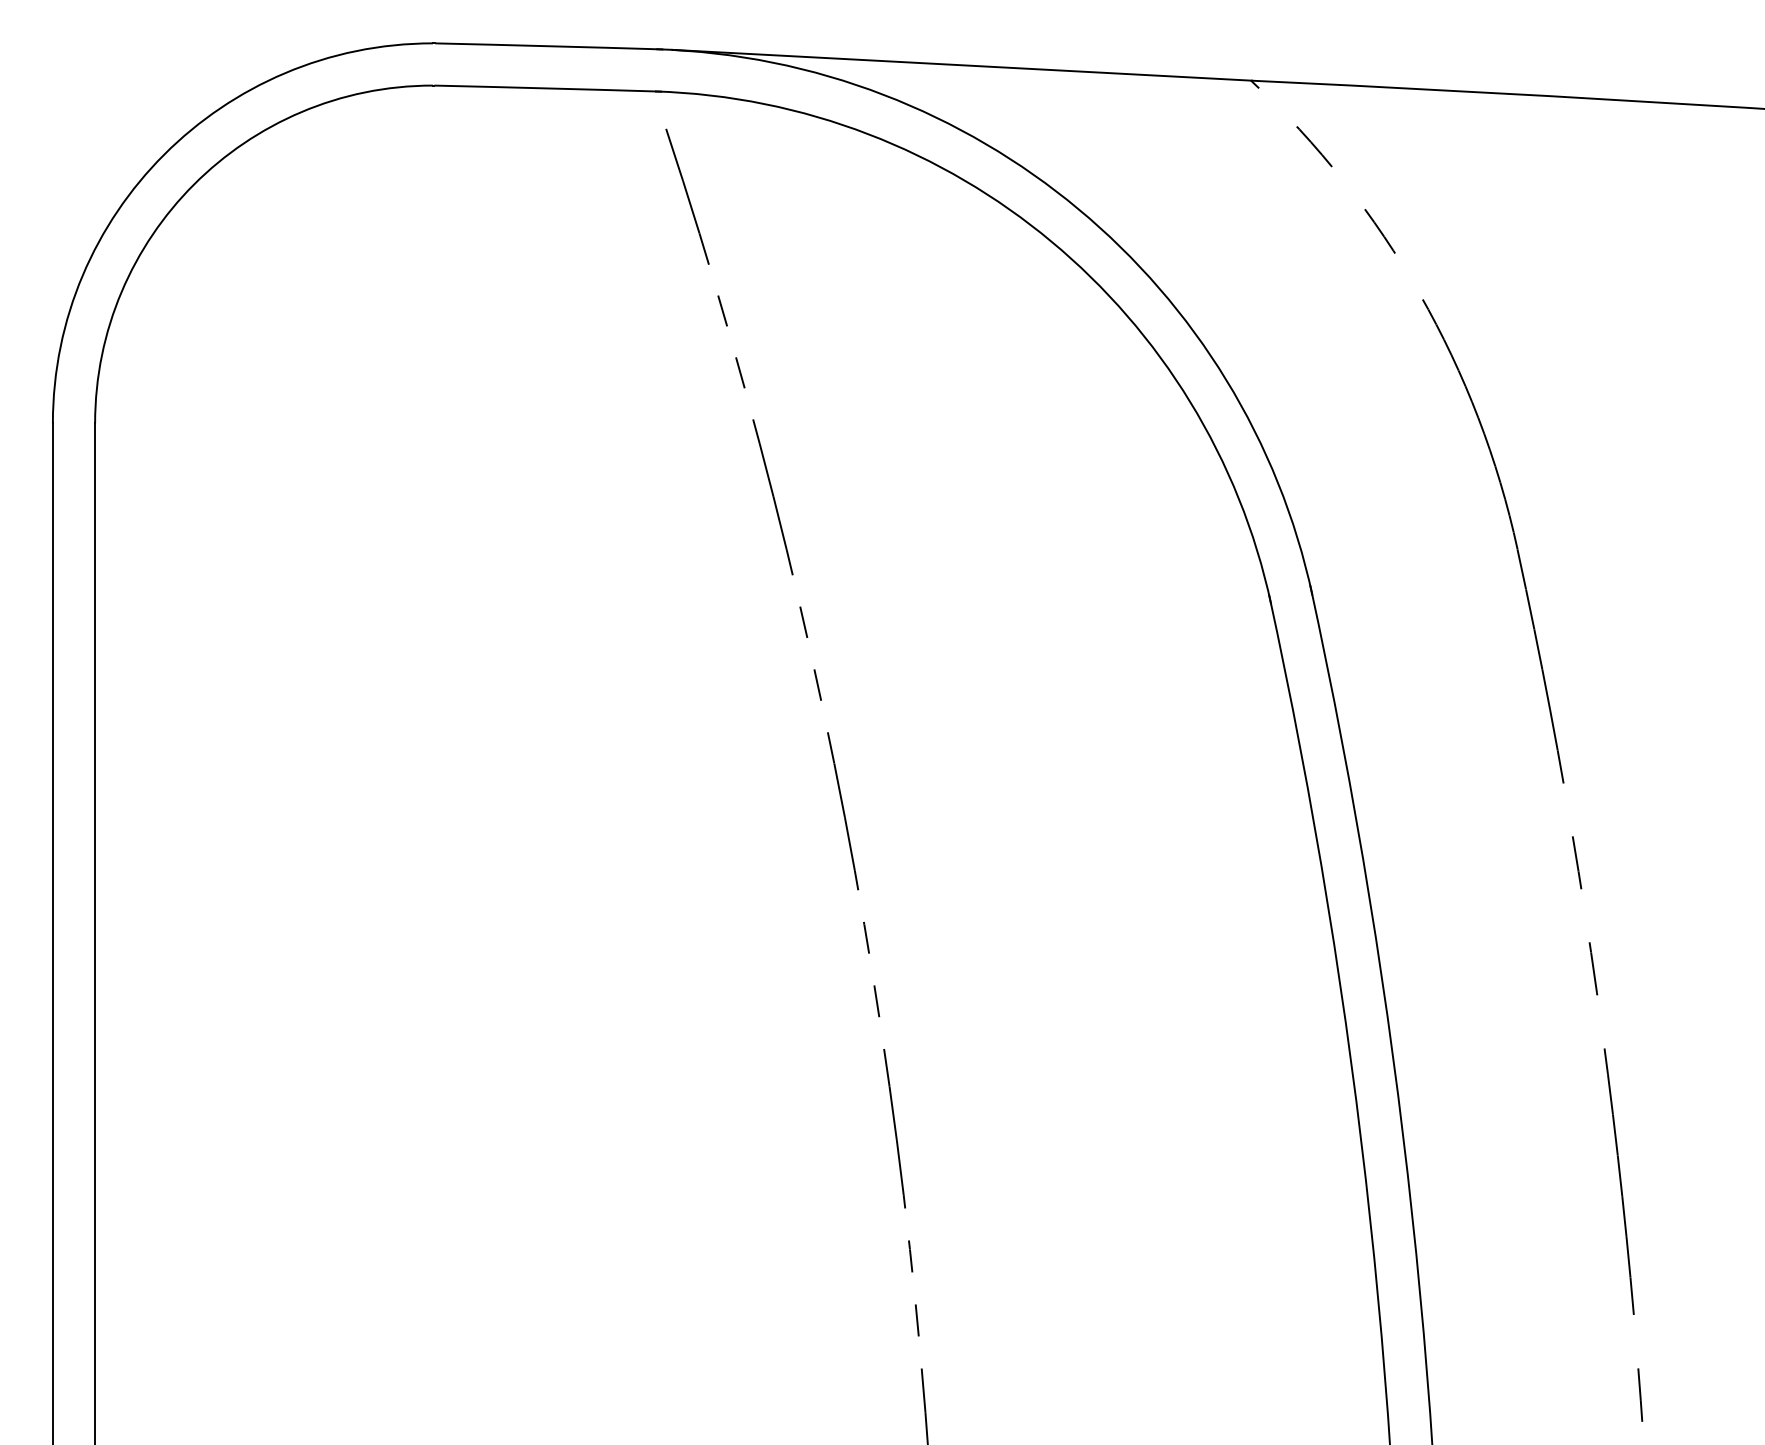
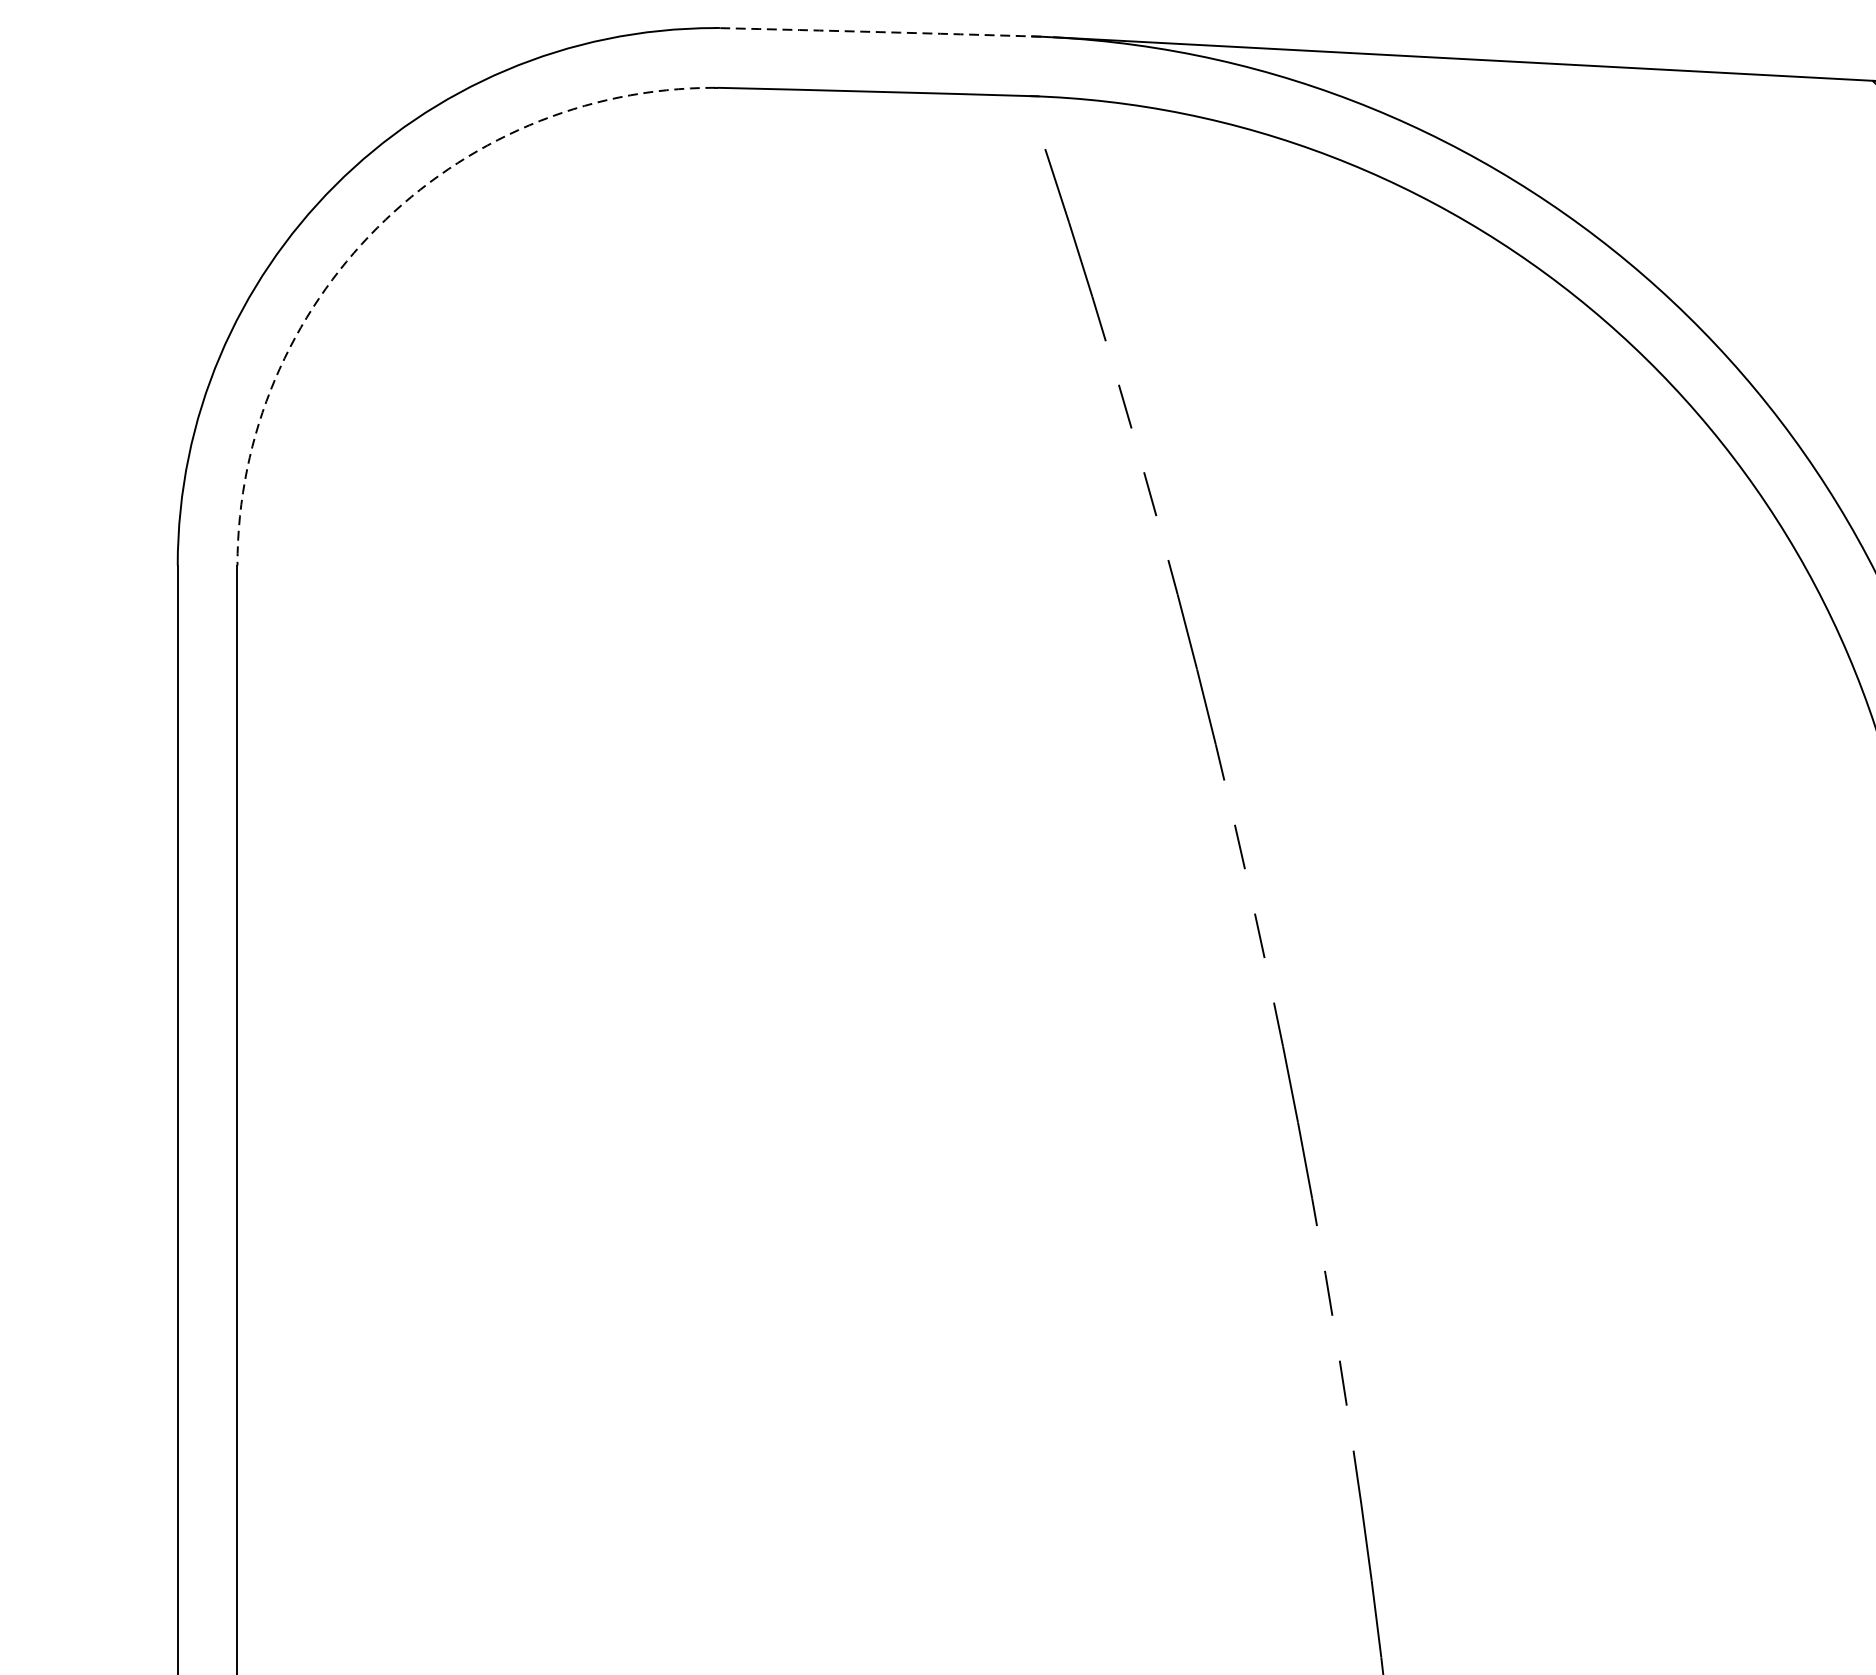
arc: (549, 46) -> (880, 32), solid -> dashed
arc: (194, 184) -> (378, 227), solid -> dashed

